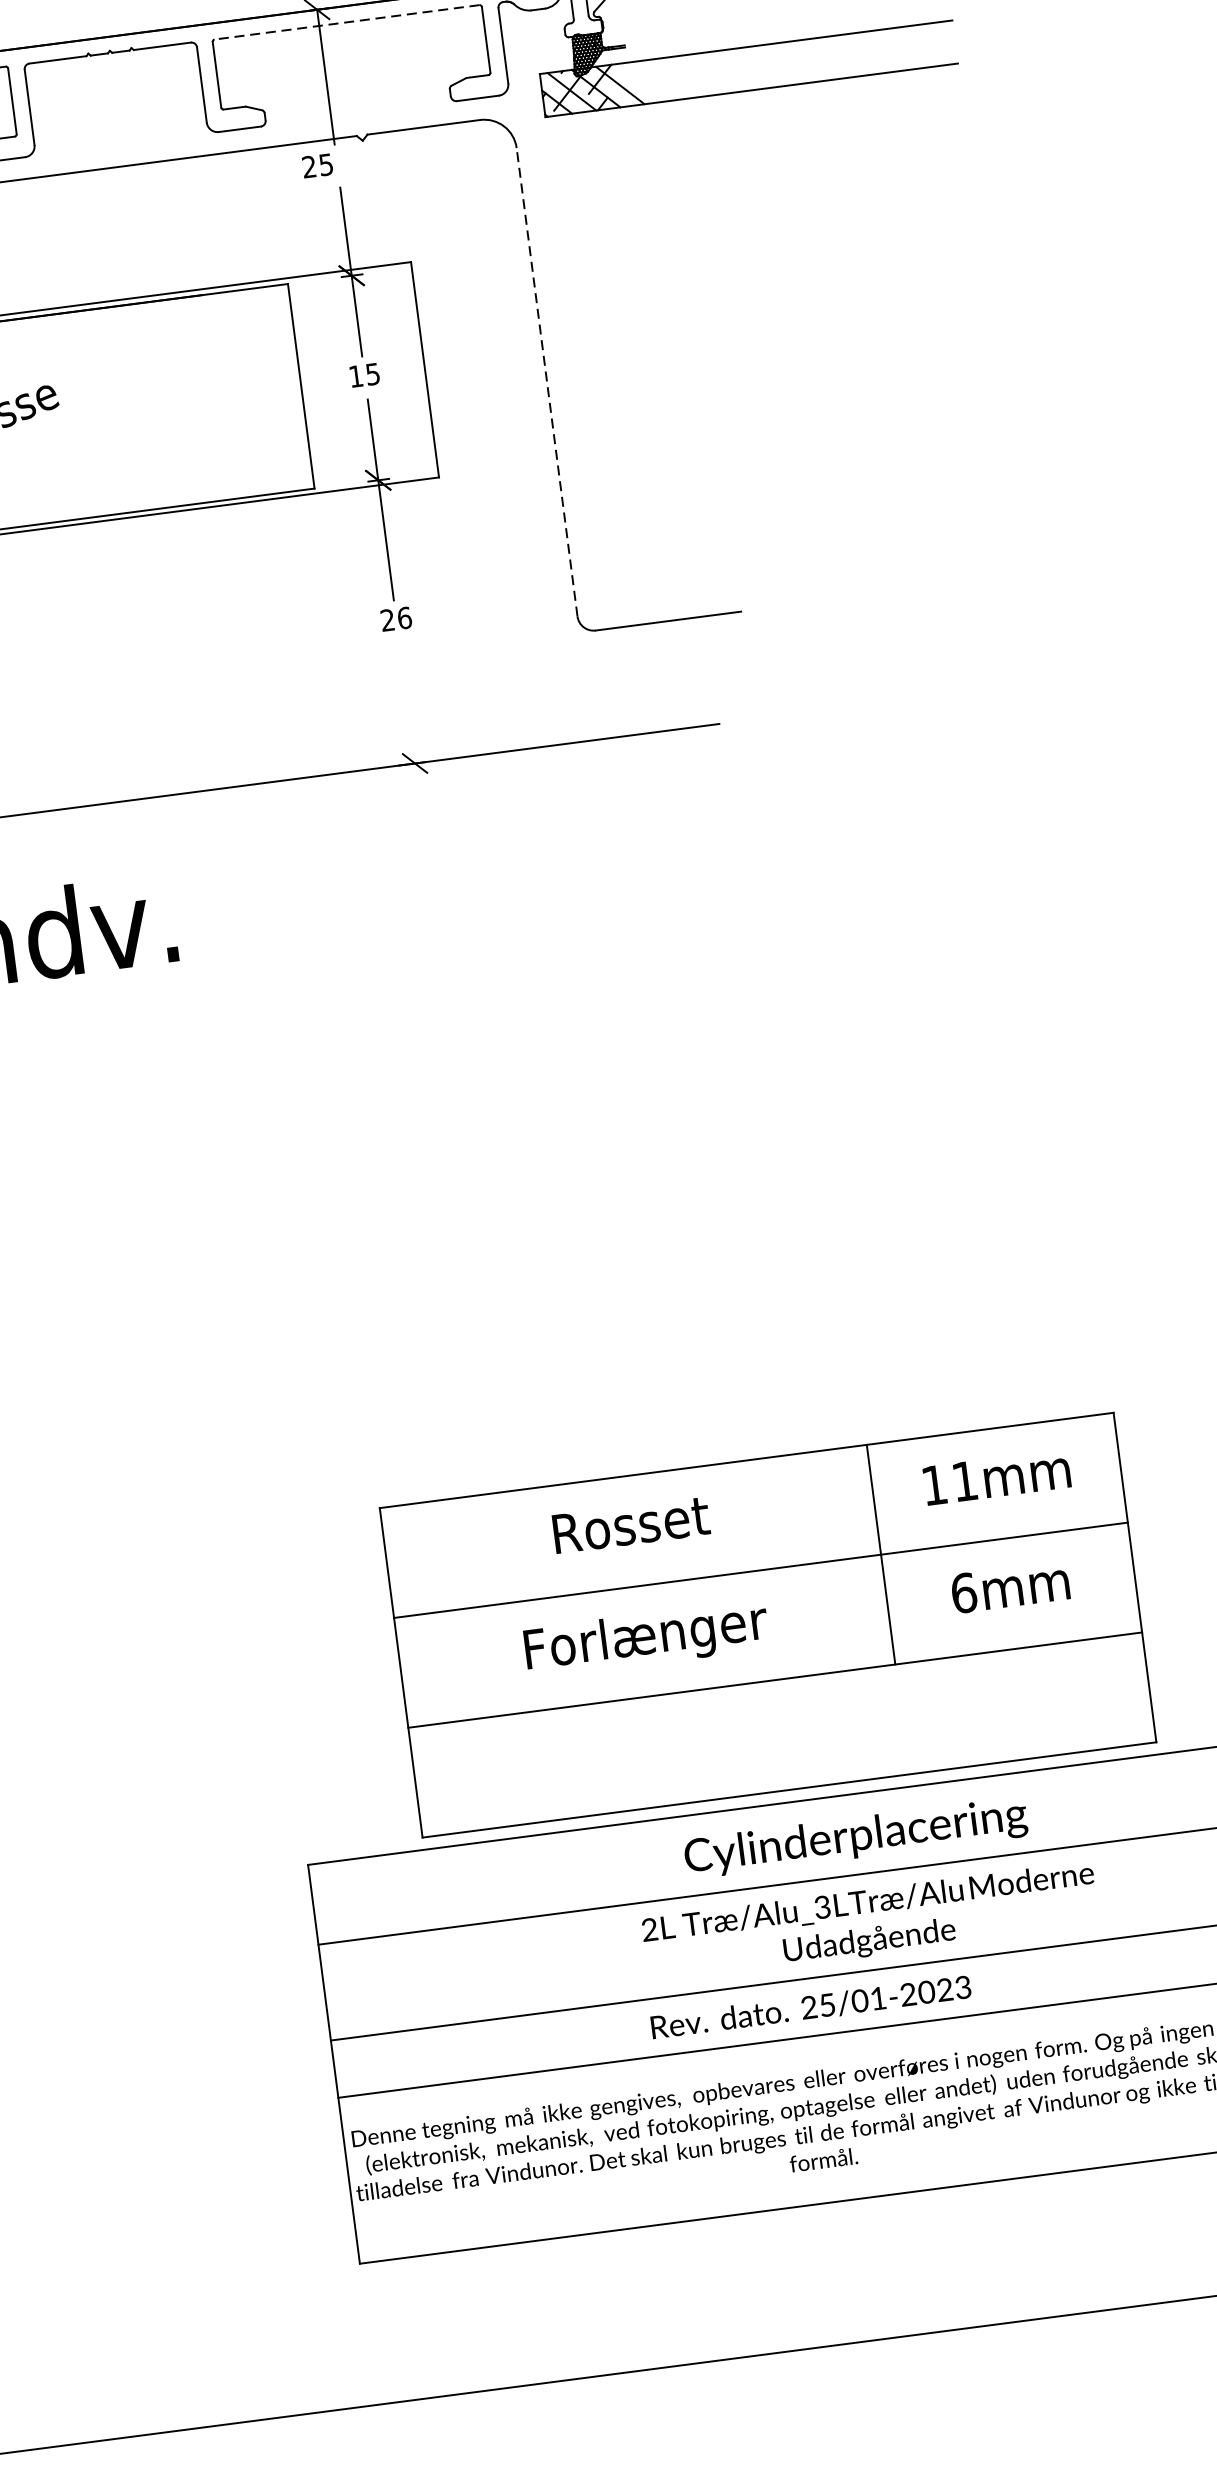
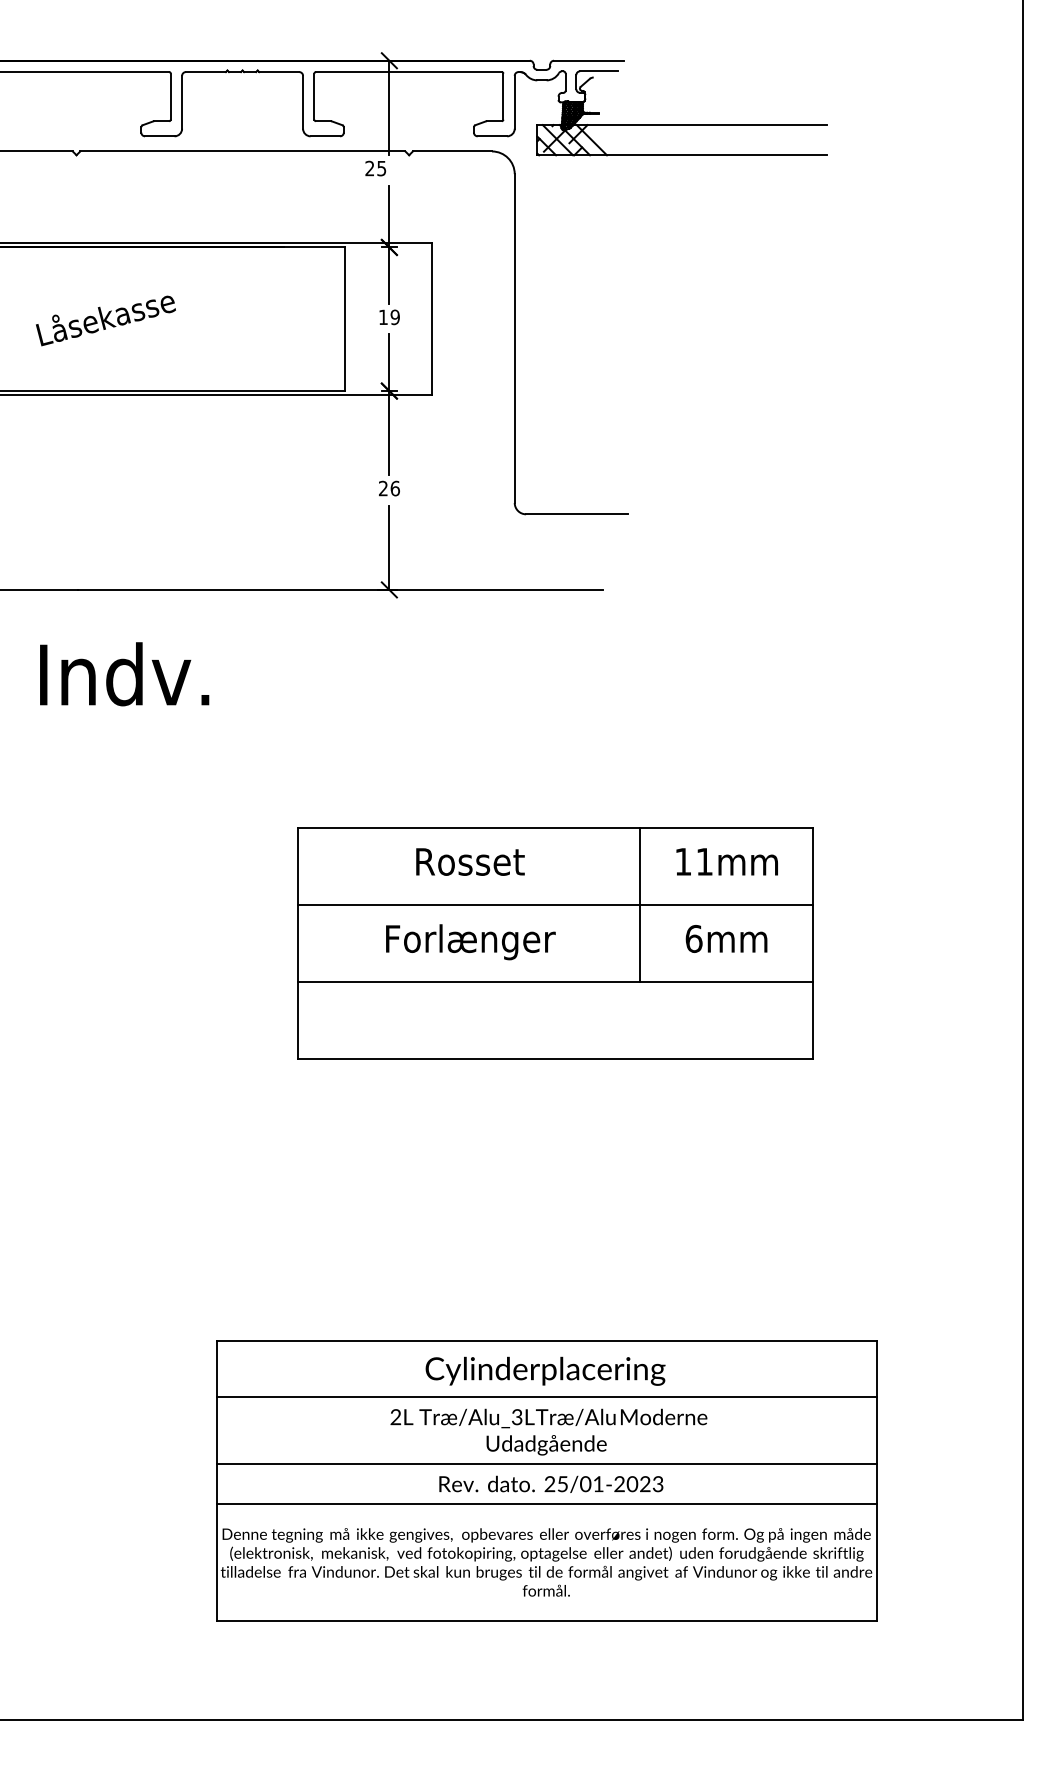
line: (346, 23) -> (408, 72), dashed -> solid
text: (371, 373) -> (394, 316), 15 -> 19
line: (546, 382) -> (514, 338), dashed -> solid
line: (407, 703) -> (389, 547), added
part: (767, 1625) -> (555, 943), moved
text: (855, 1836) -> (545, 1370), moved
text: (869, 1921) -> (548, 1431), moved

